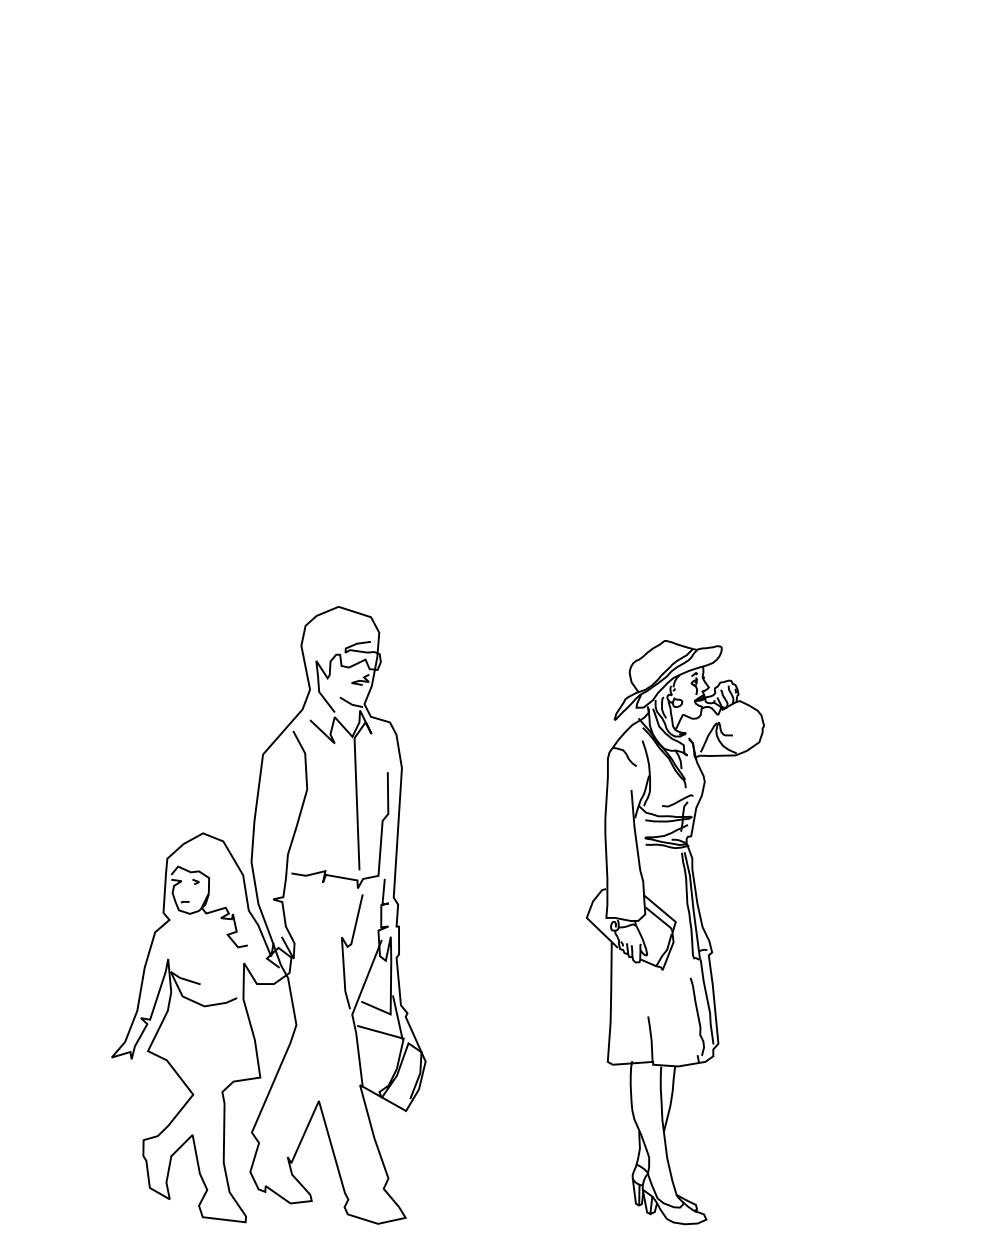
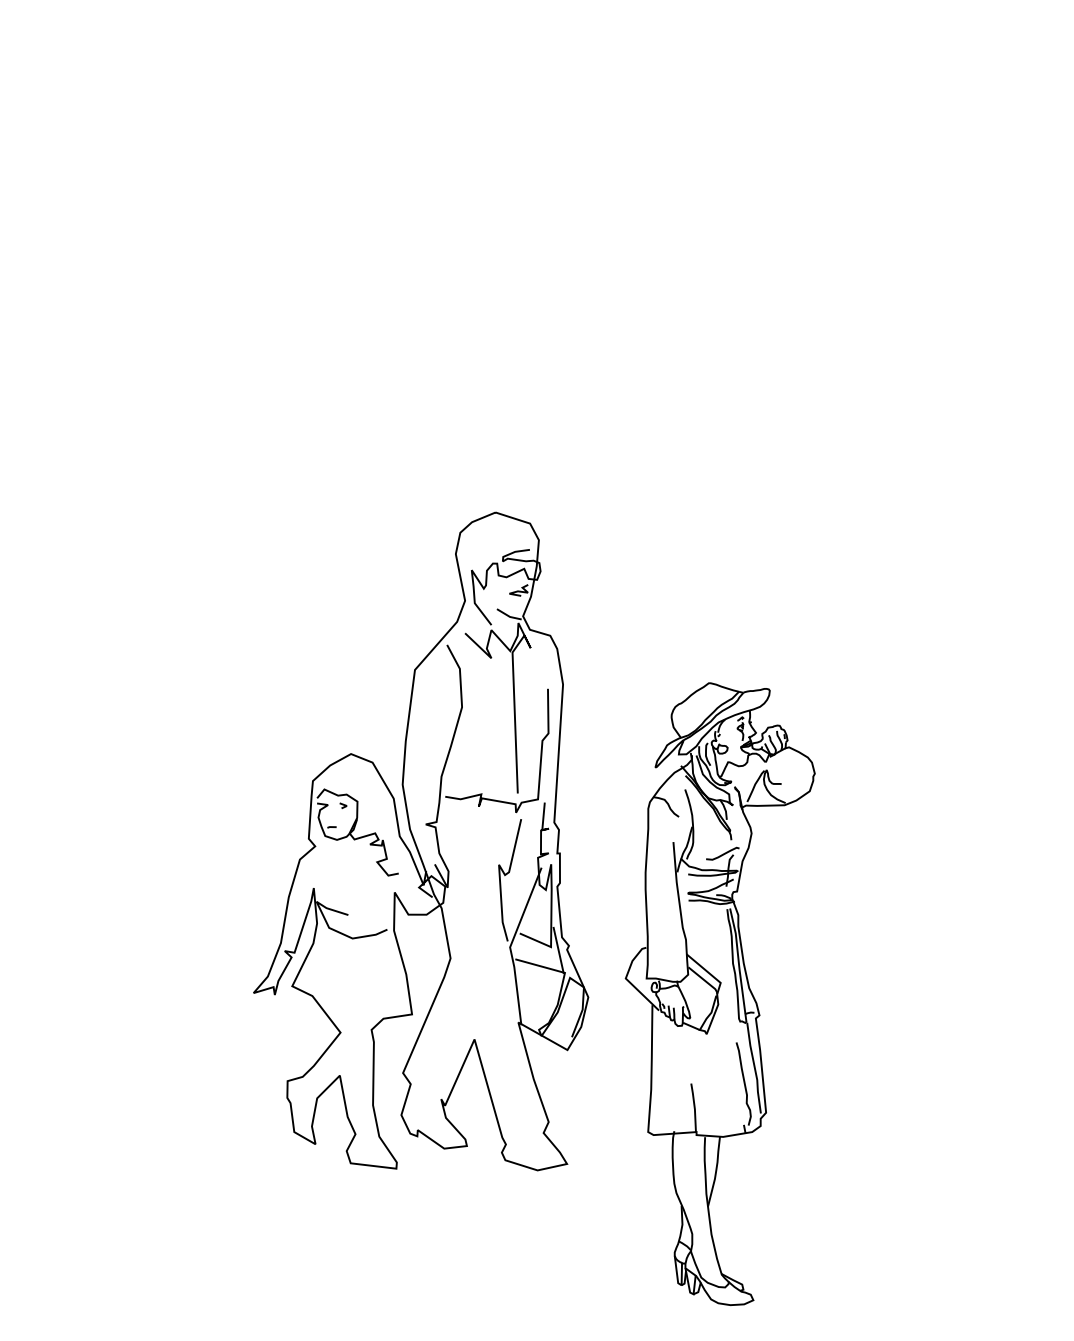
part: (268, 915) -> (420, 841), moved

